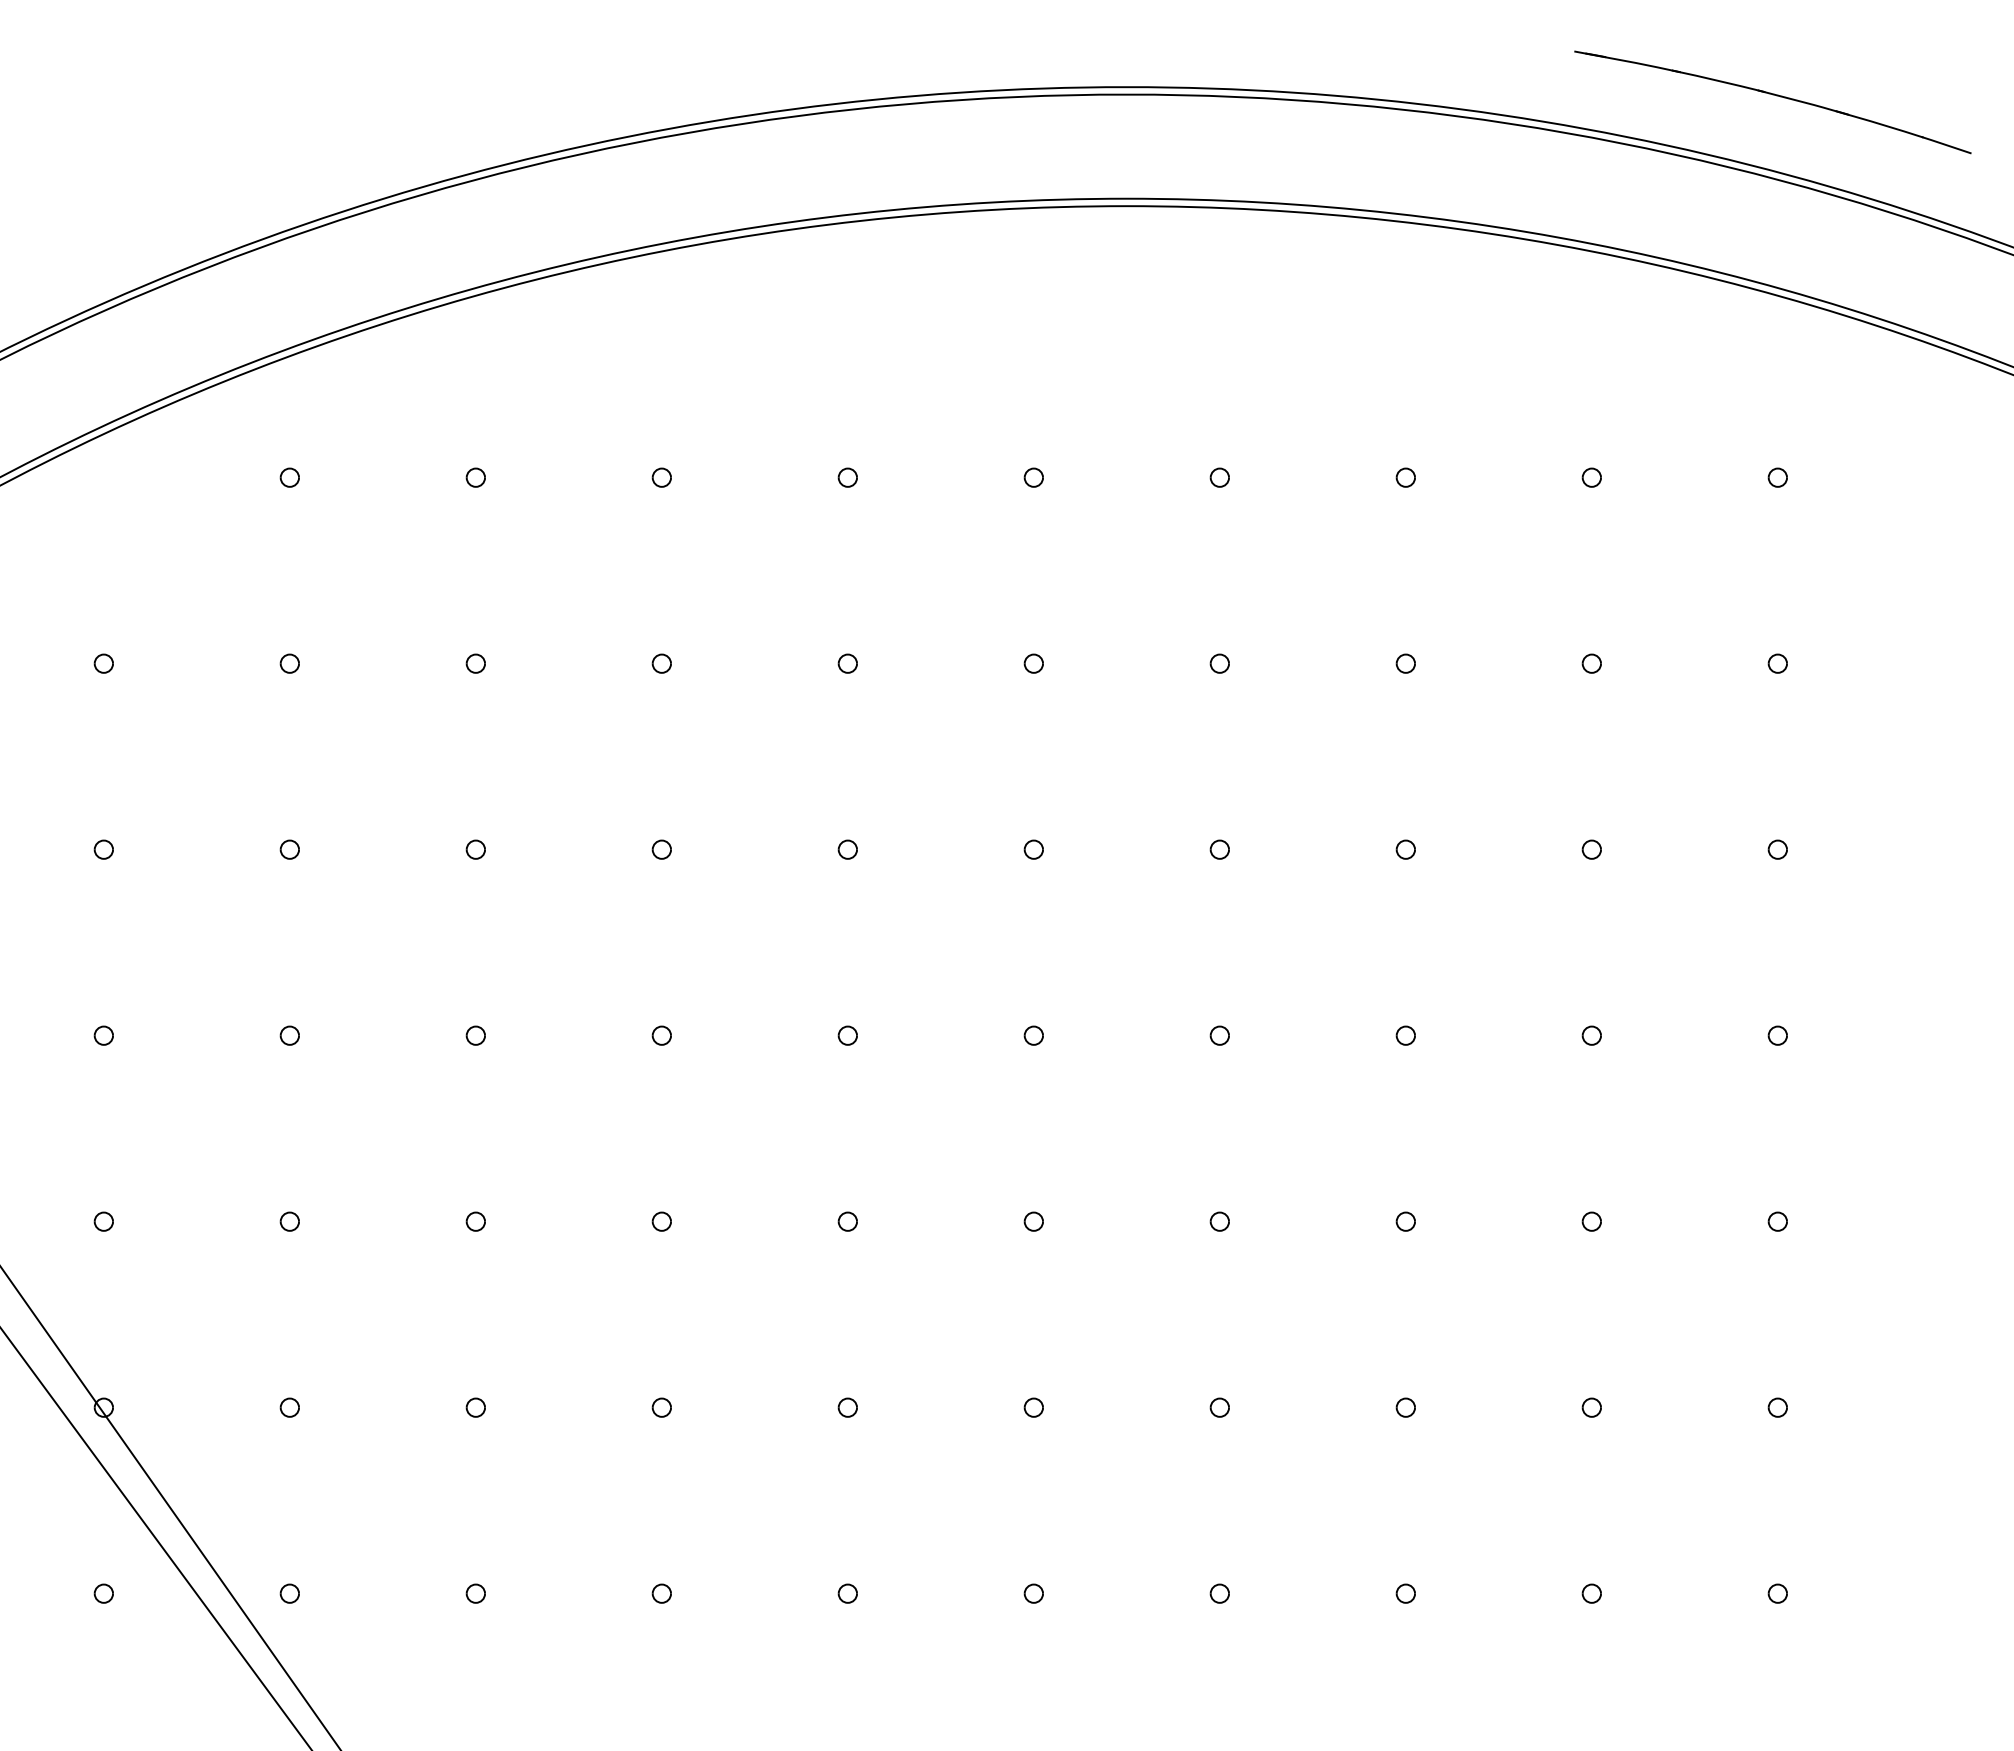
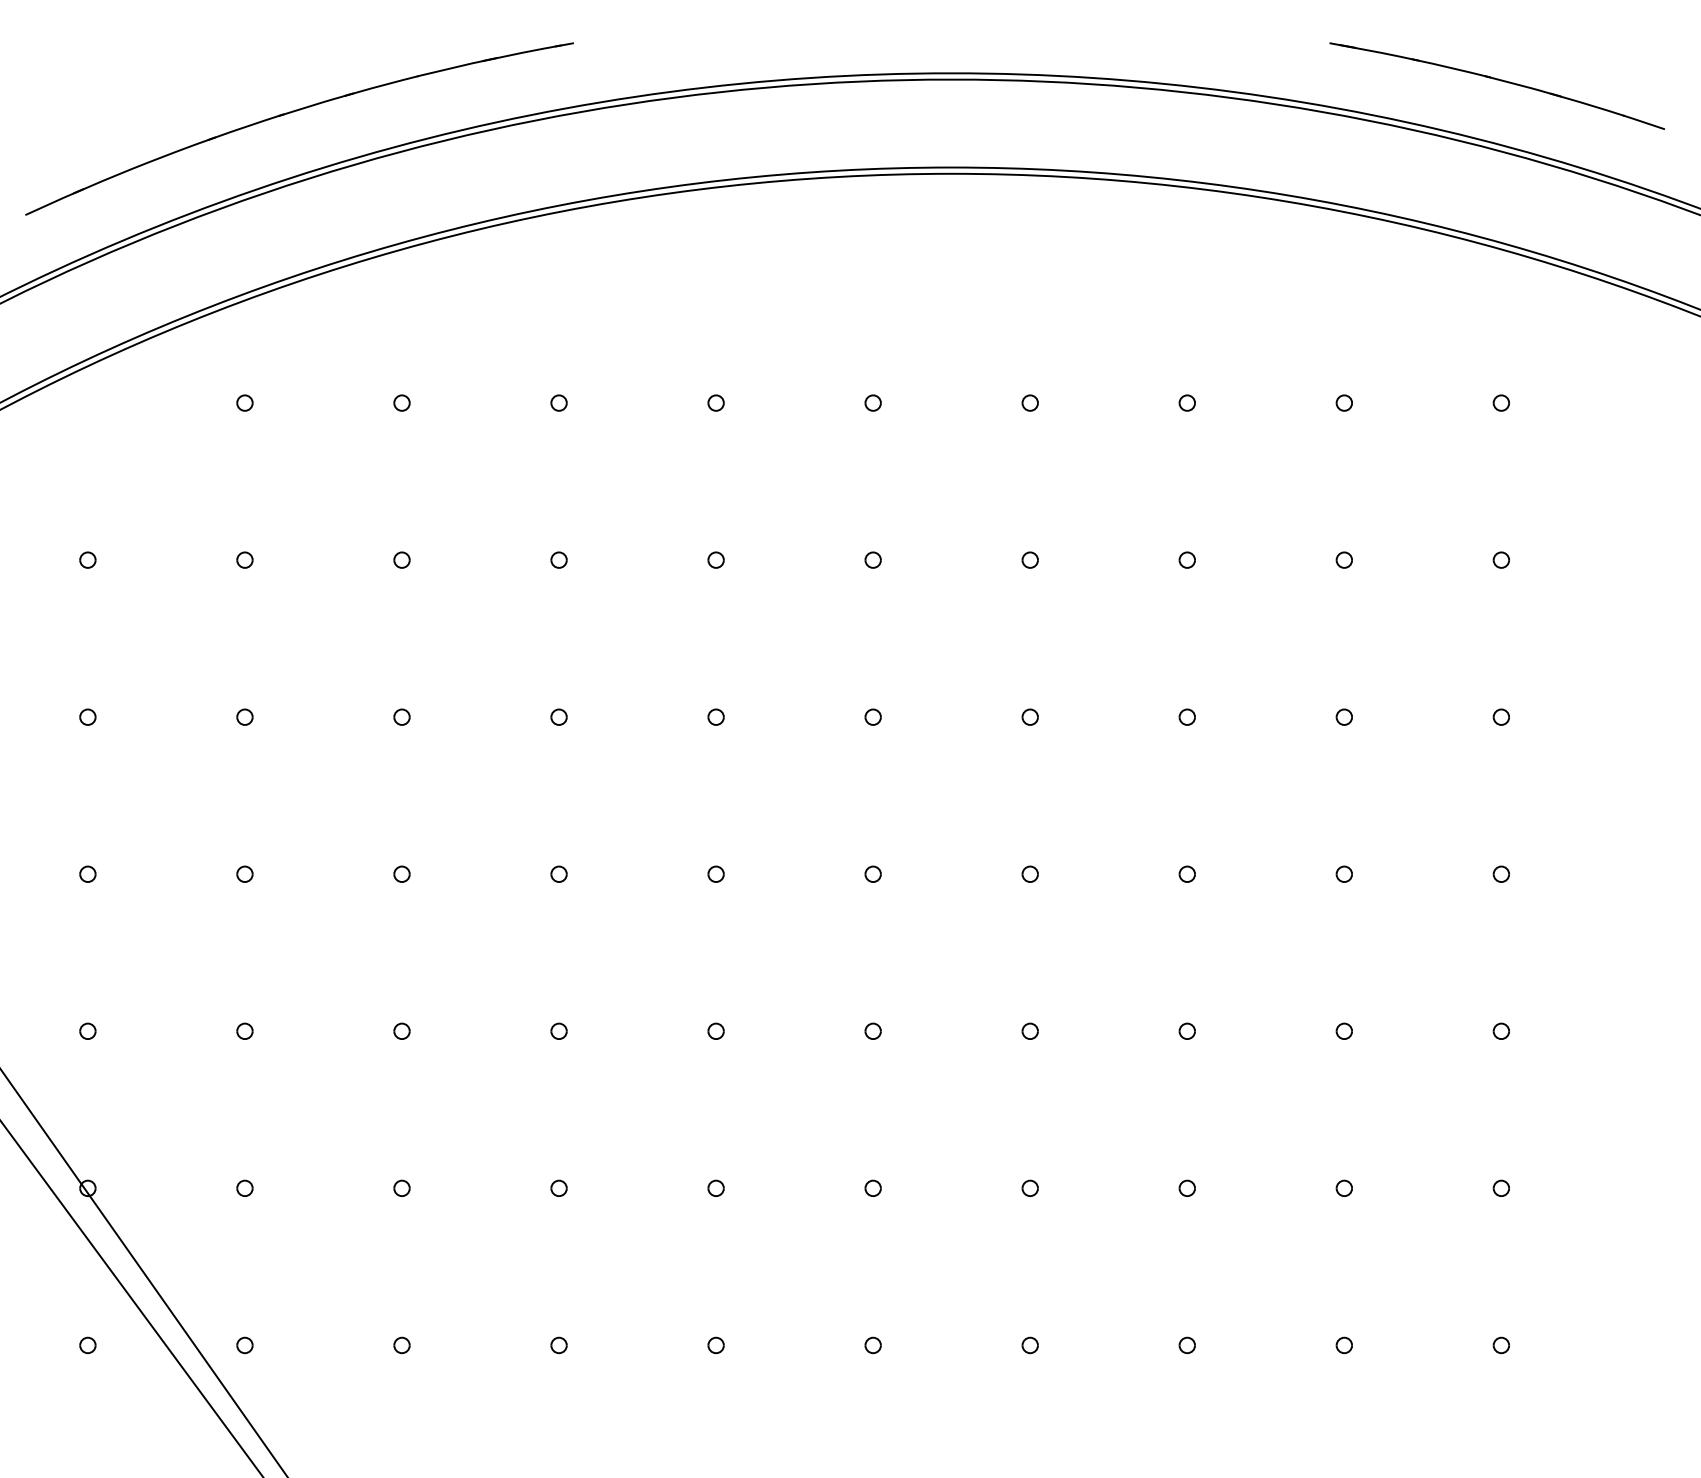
part: (347, 133) -> (293, 112), added

